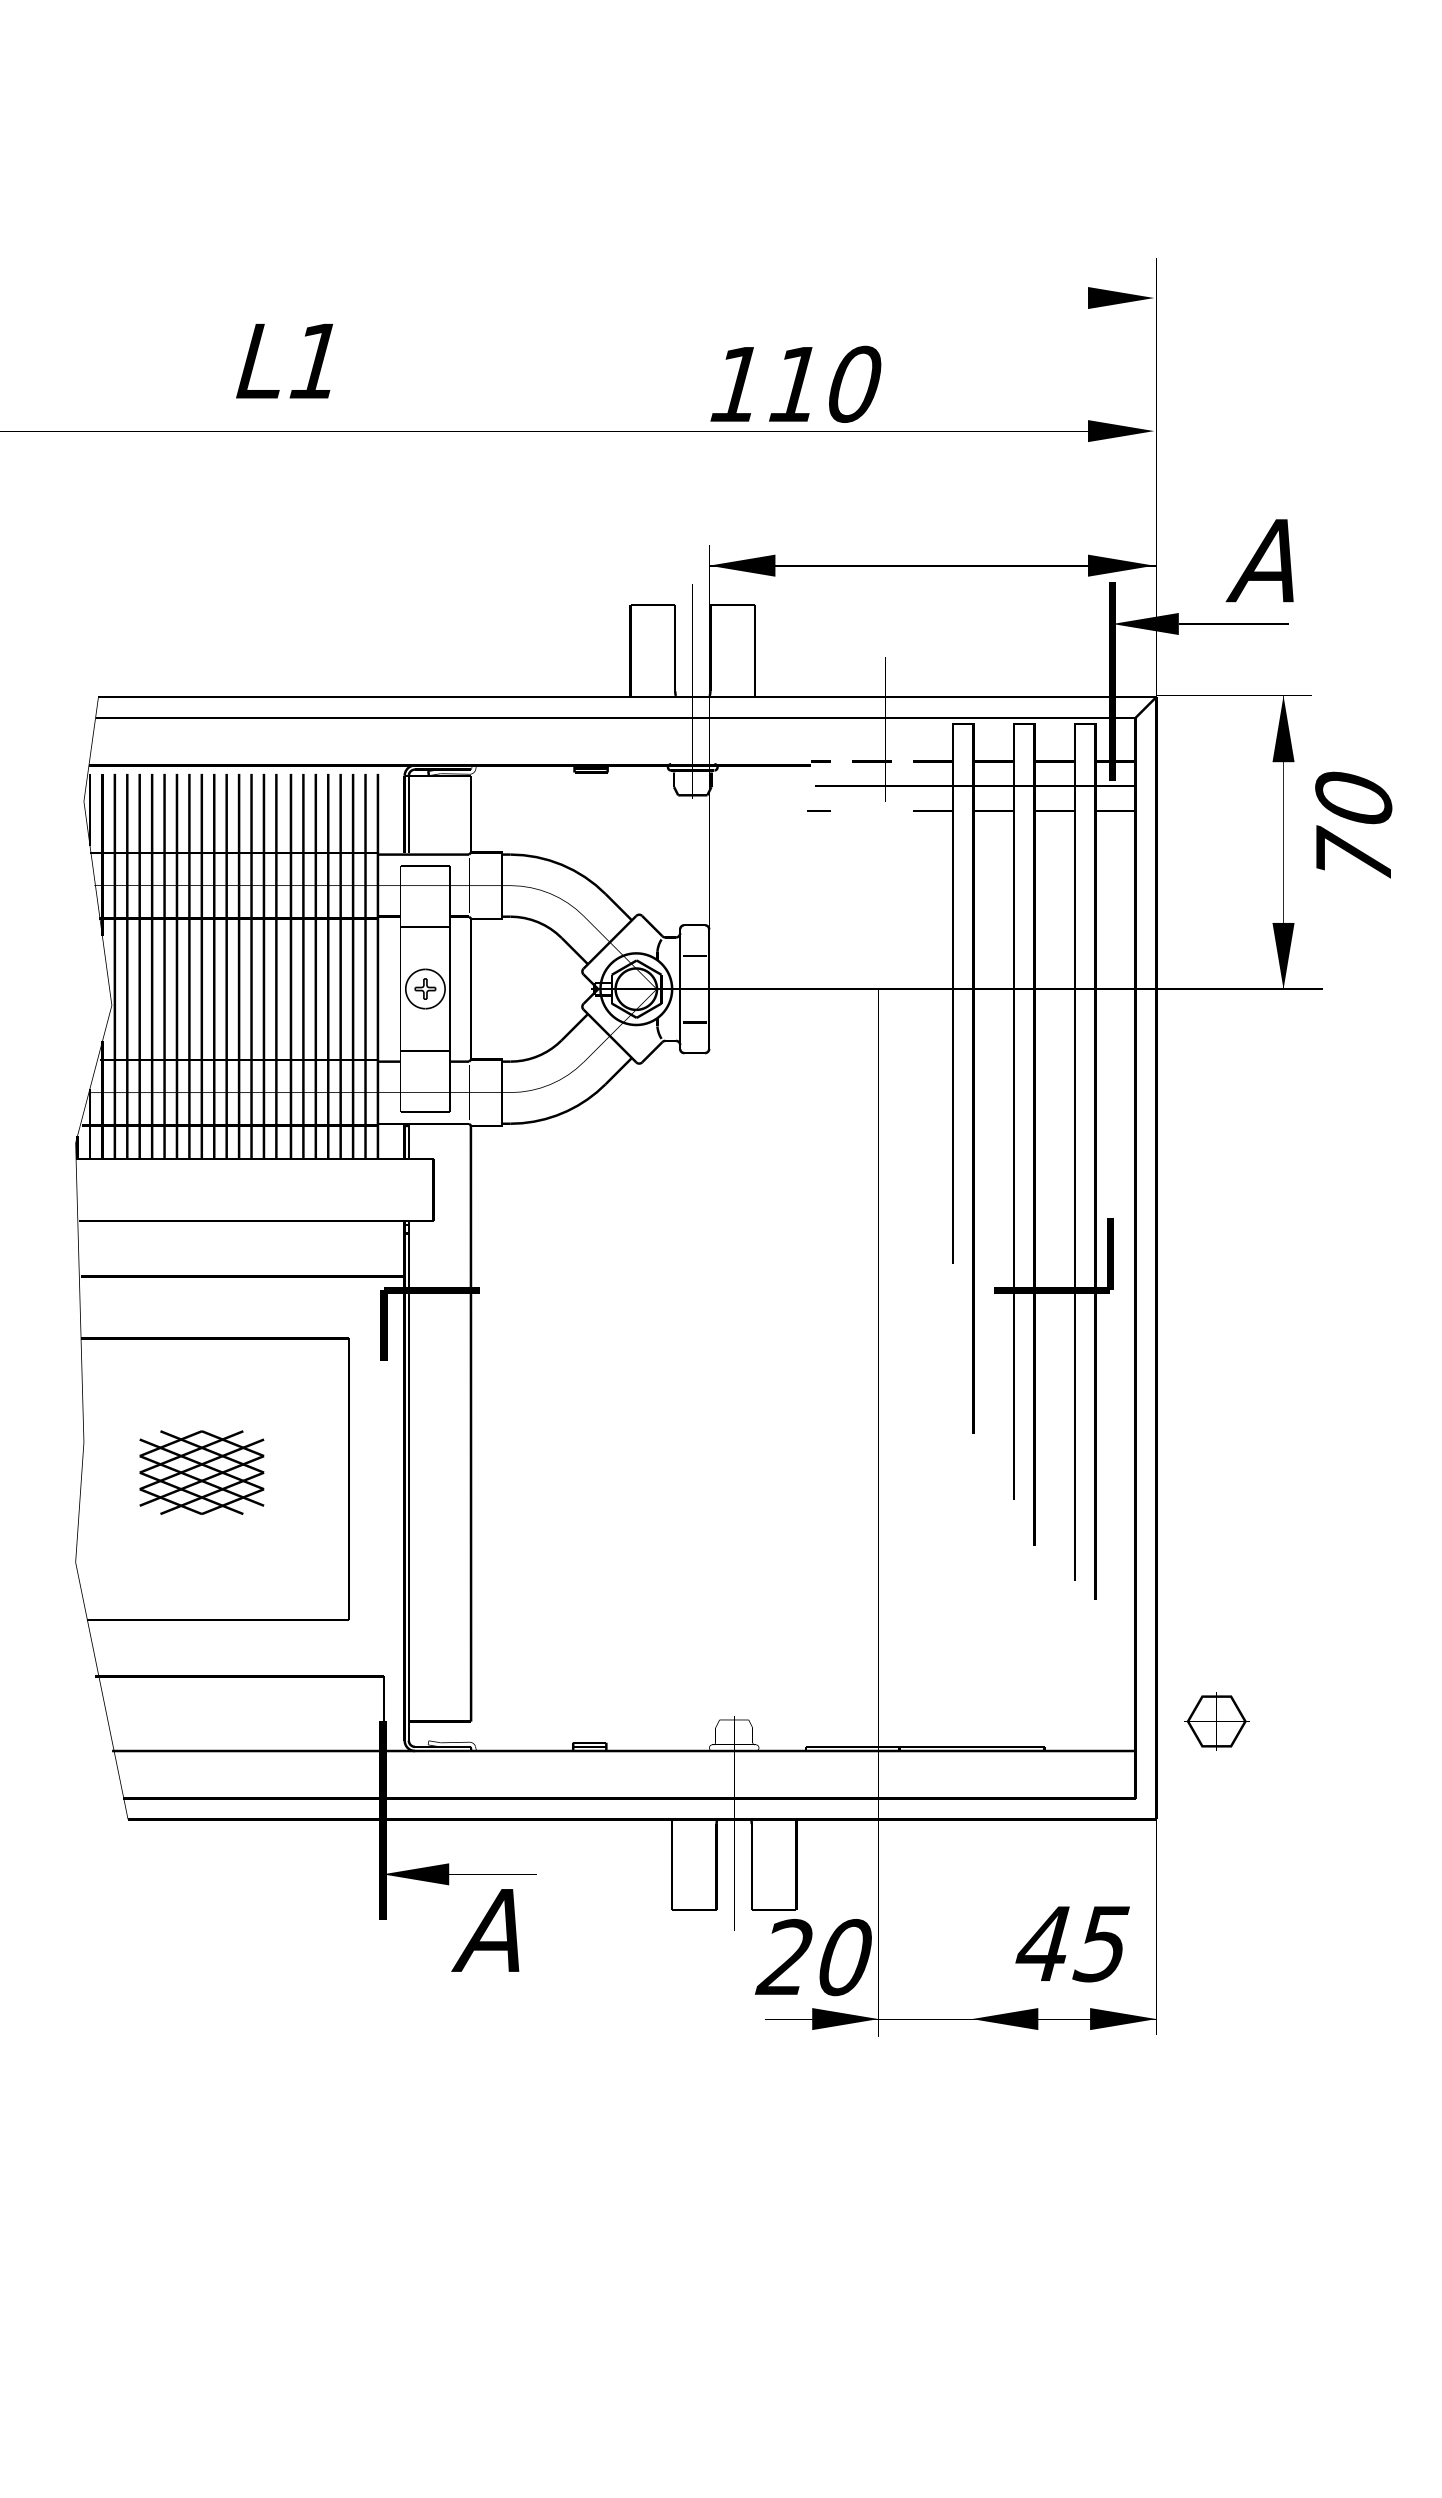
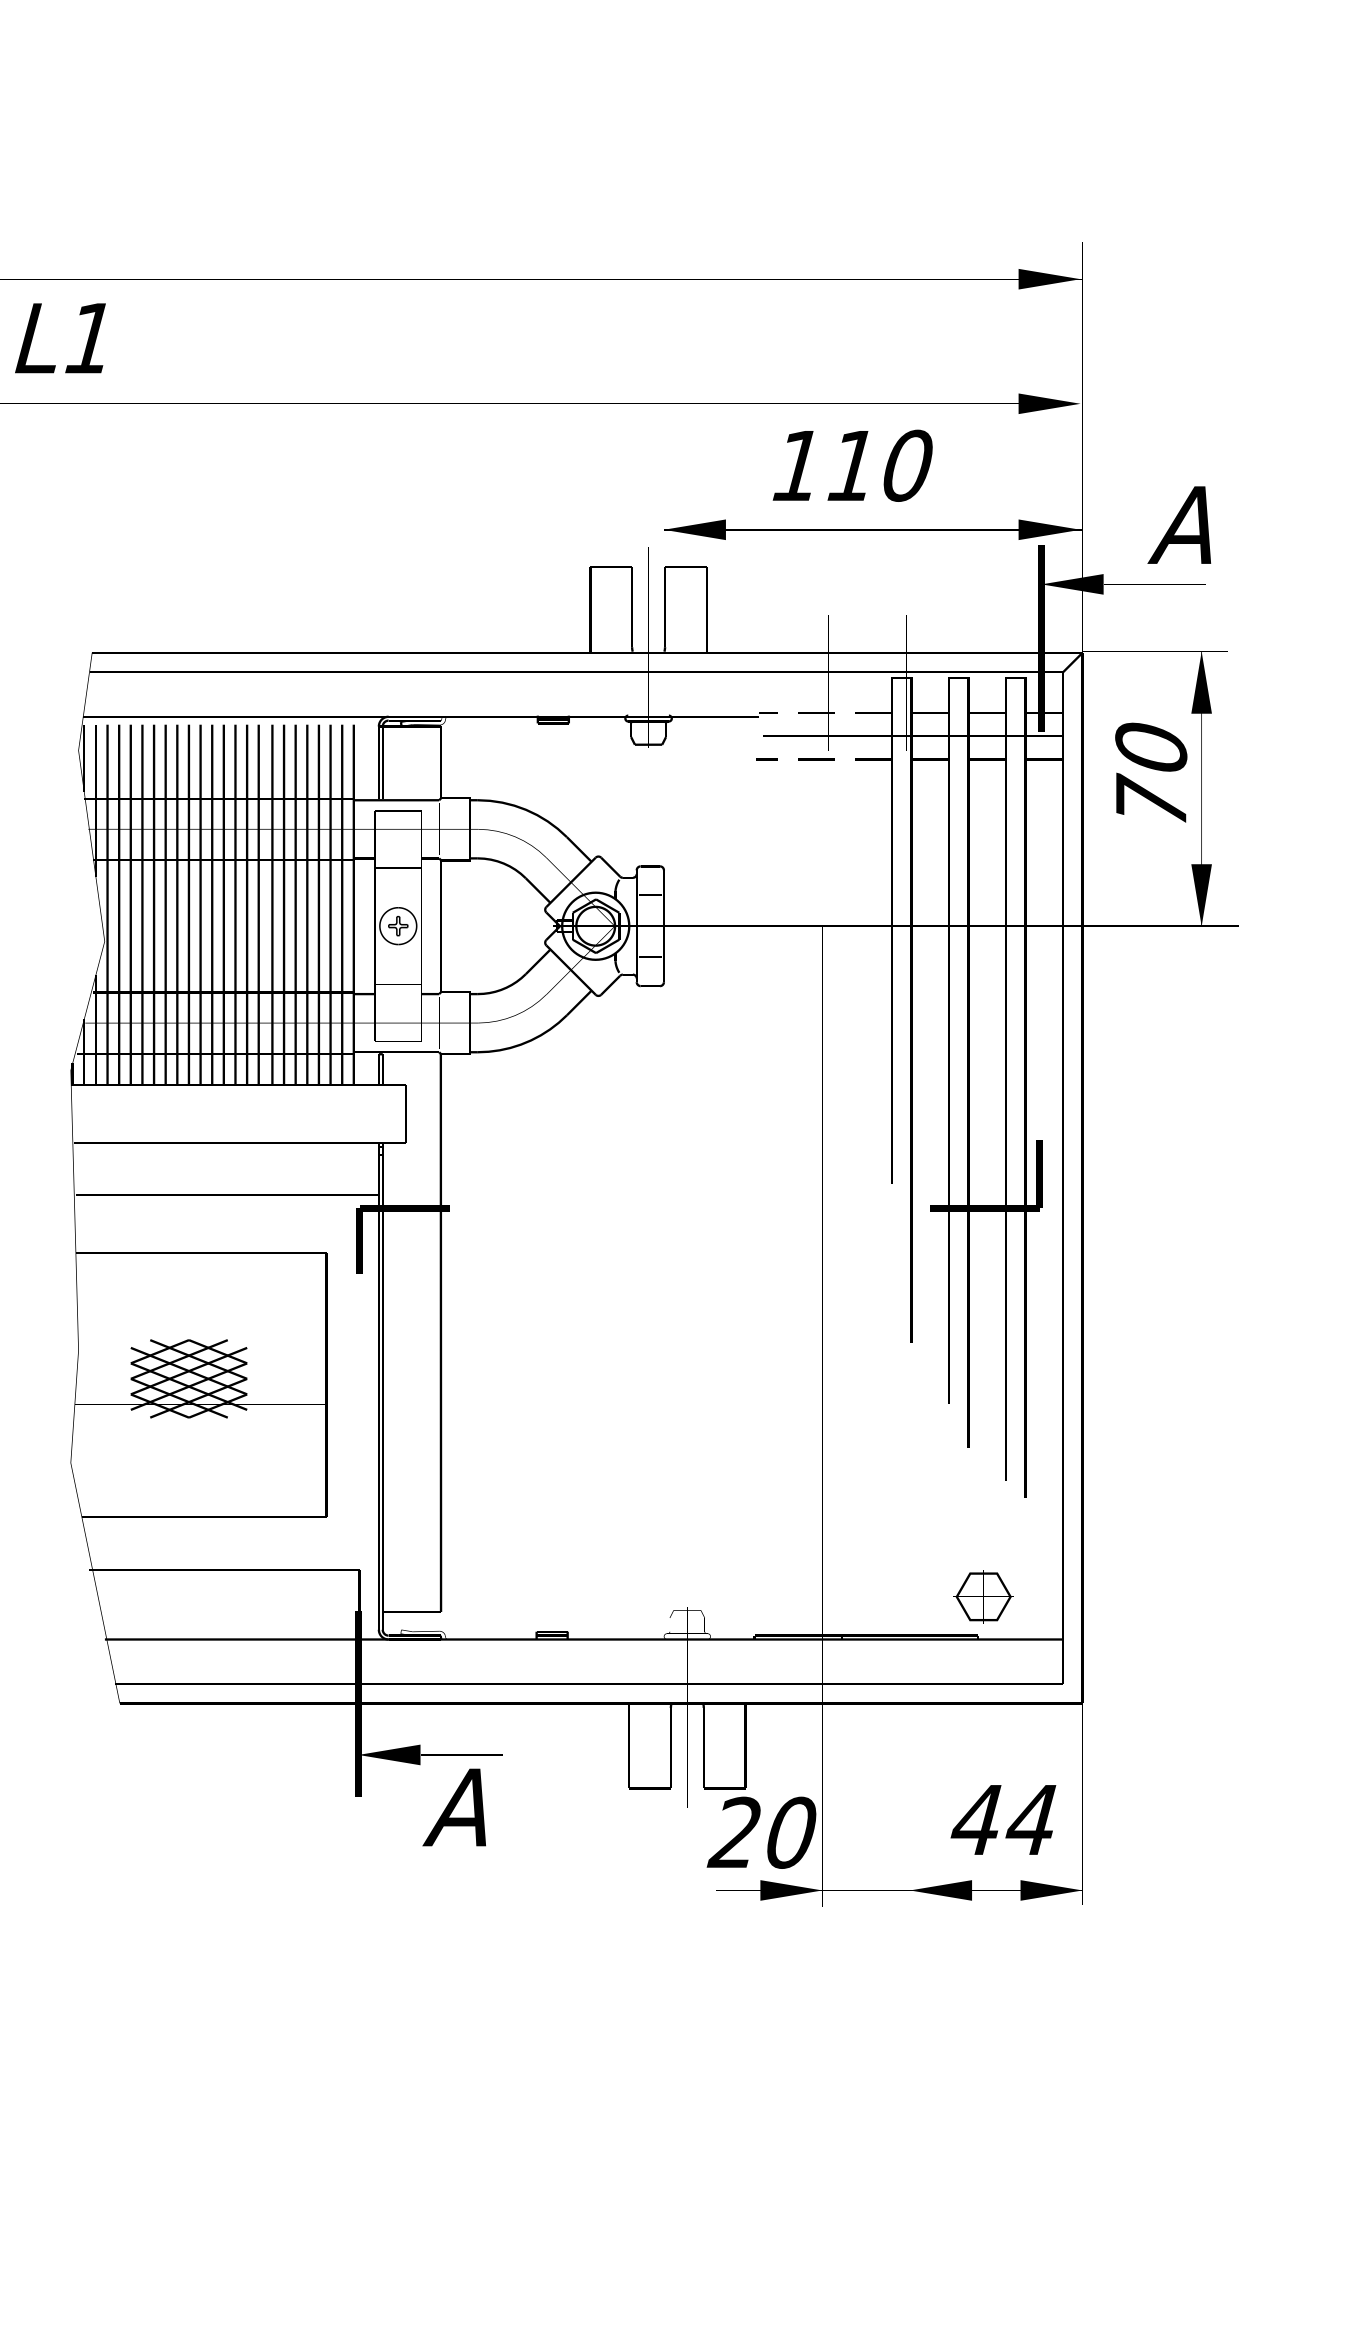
text: (284, 361) -> (60, 338), moved
text: (795, 383) -> (852, 465), moved
line: (871, 810) -> (815, 758), added
text: (1353, 824) -> (1151, 772), moved
part: (1216, 1721) -> (983, 1596), moved
text: (1100, 1944) -> (1030, 1820), 45 -> 44

